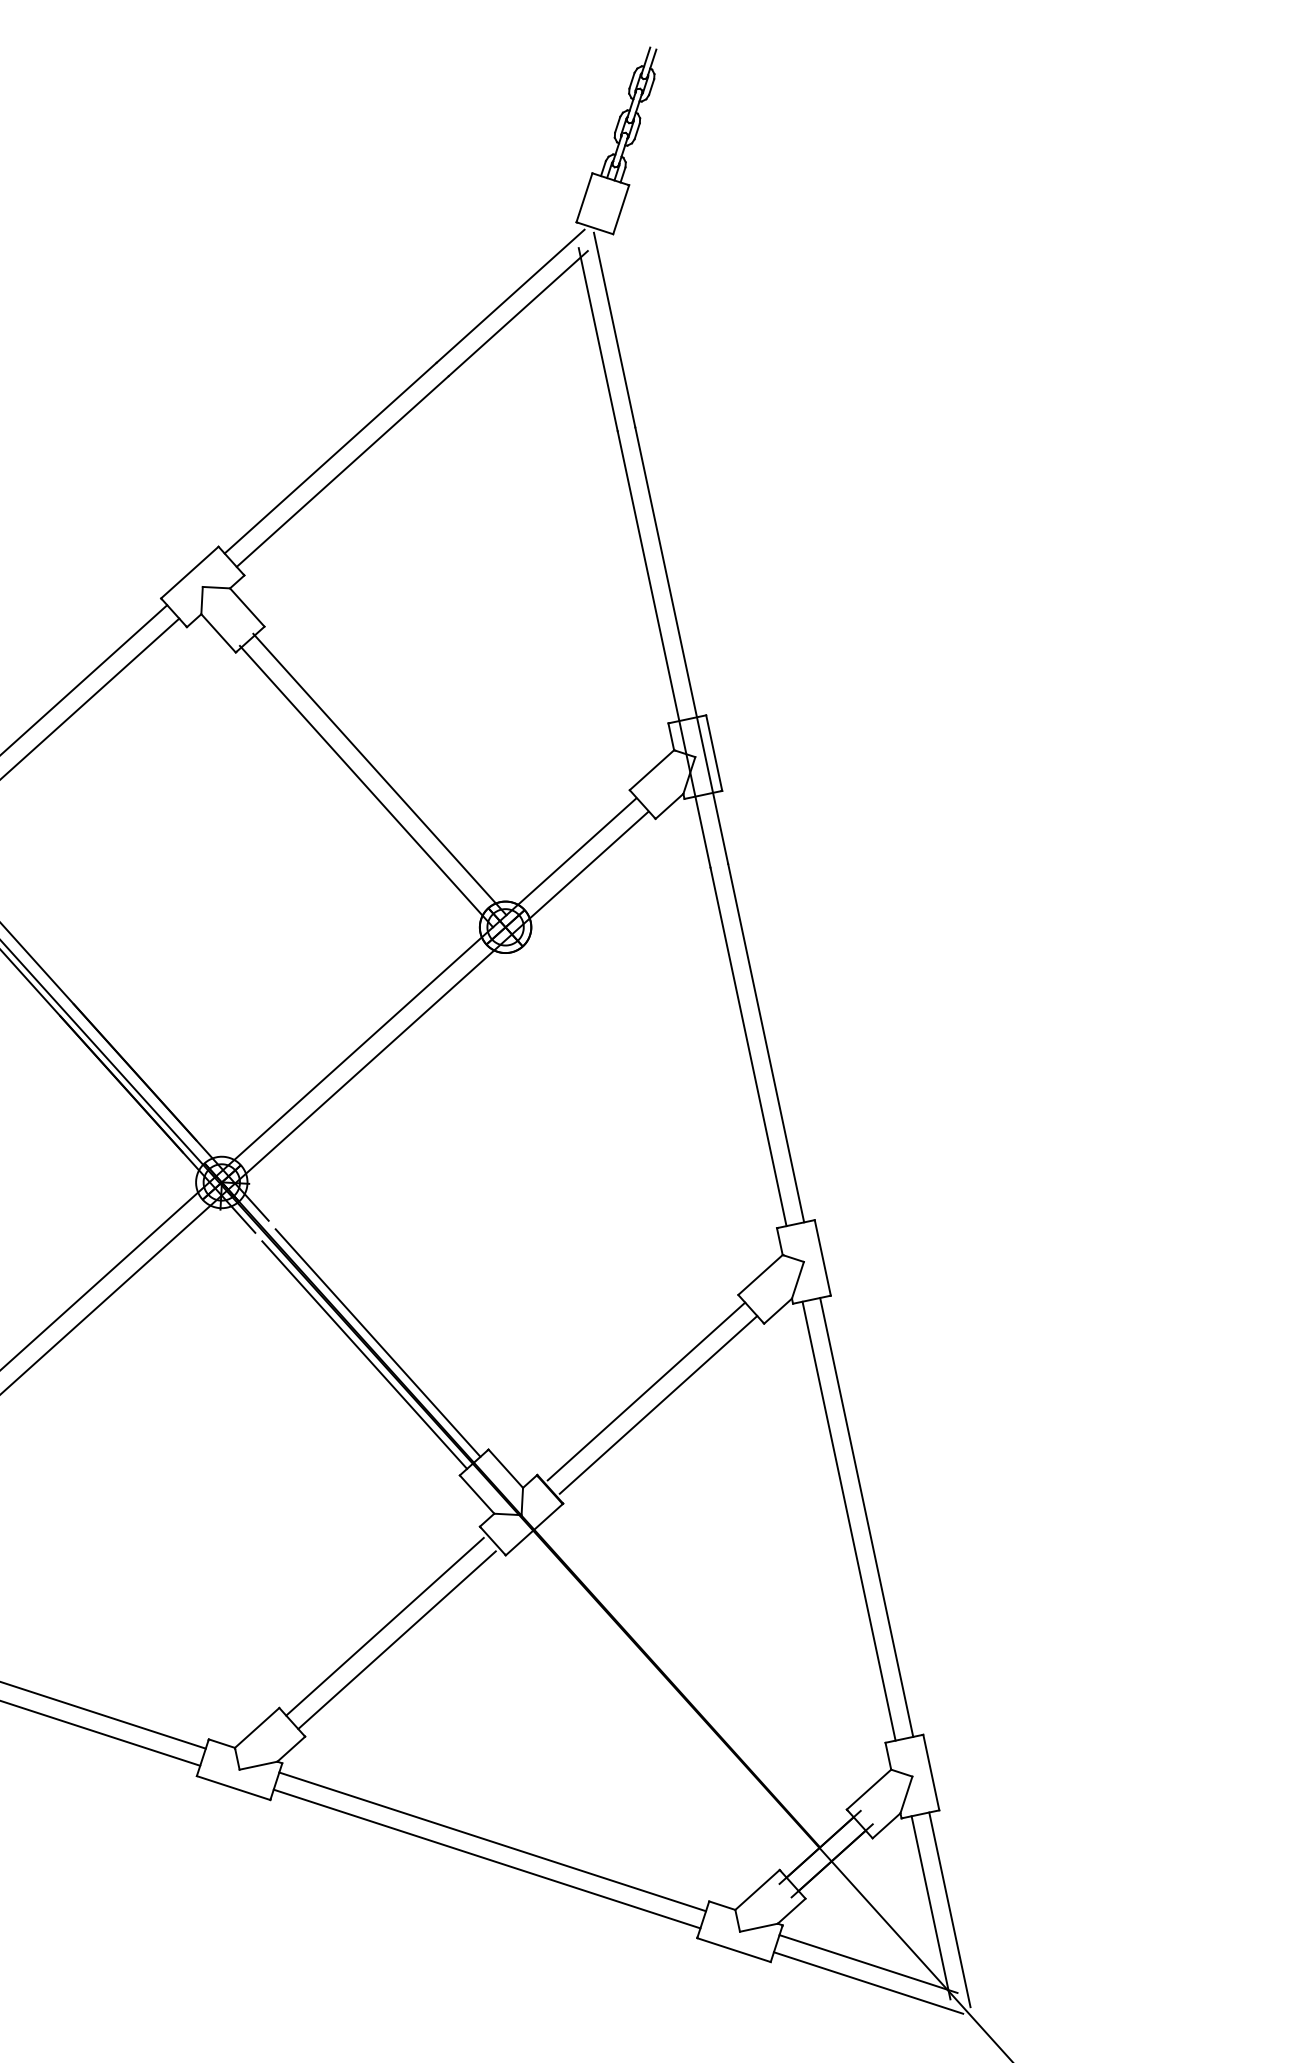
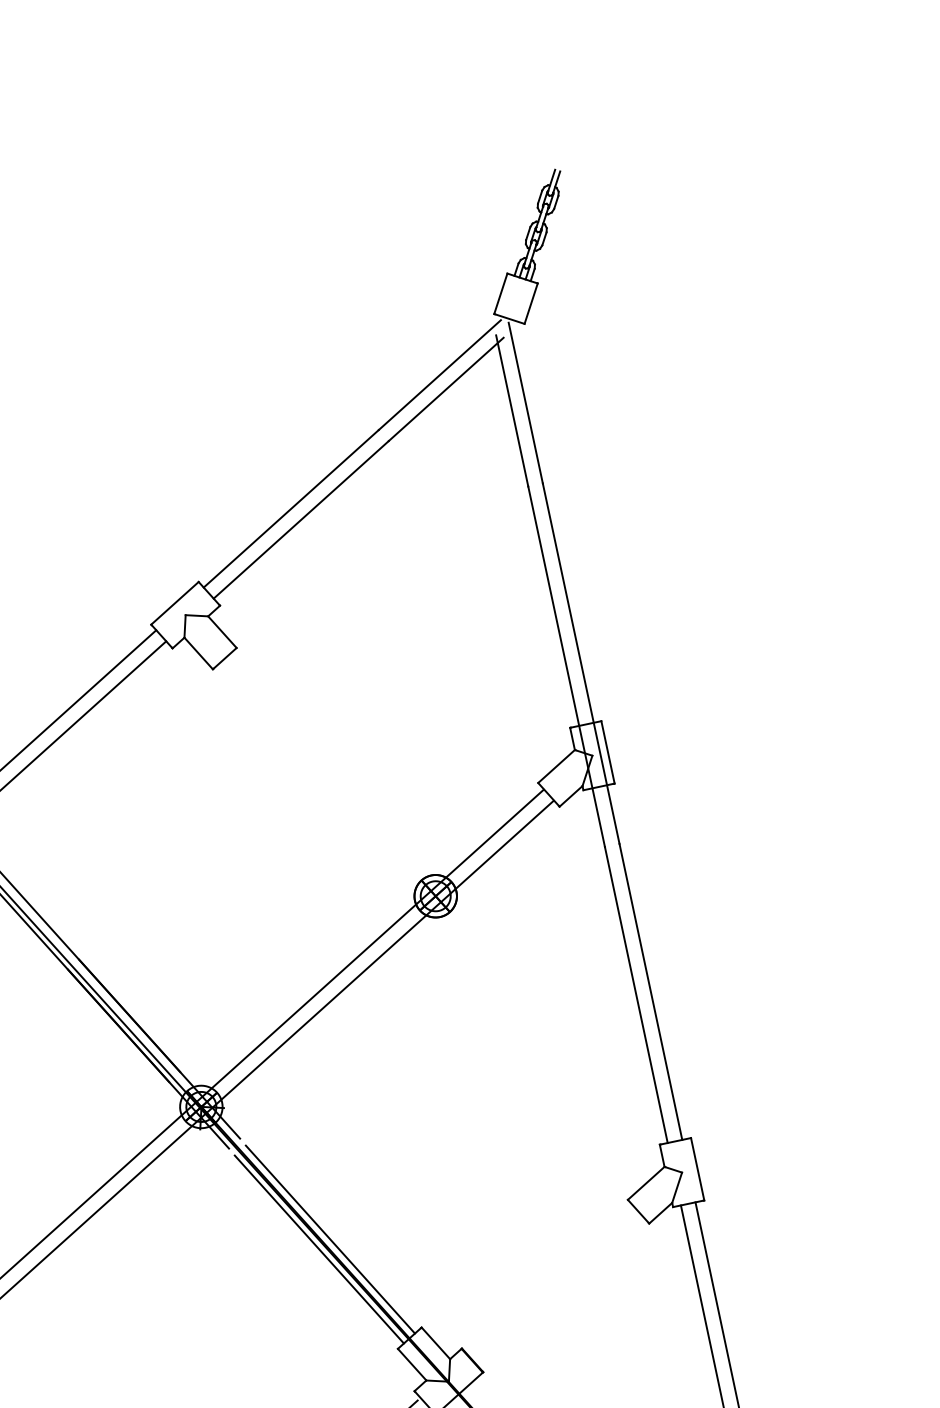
line: (379, 774) -> (331, 770), removed
line: (366, 786) -> (320, 779), removed
line: (646, 1391) -> (552, 1279), removed
line: (658, 1404) -> (561, 1290), removed

